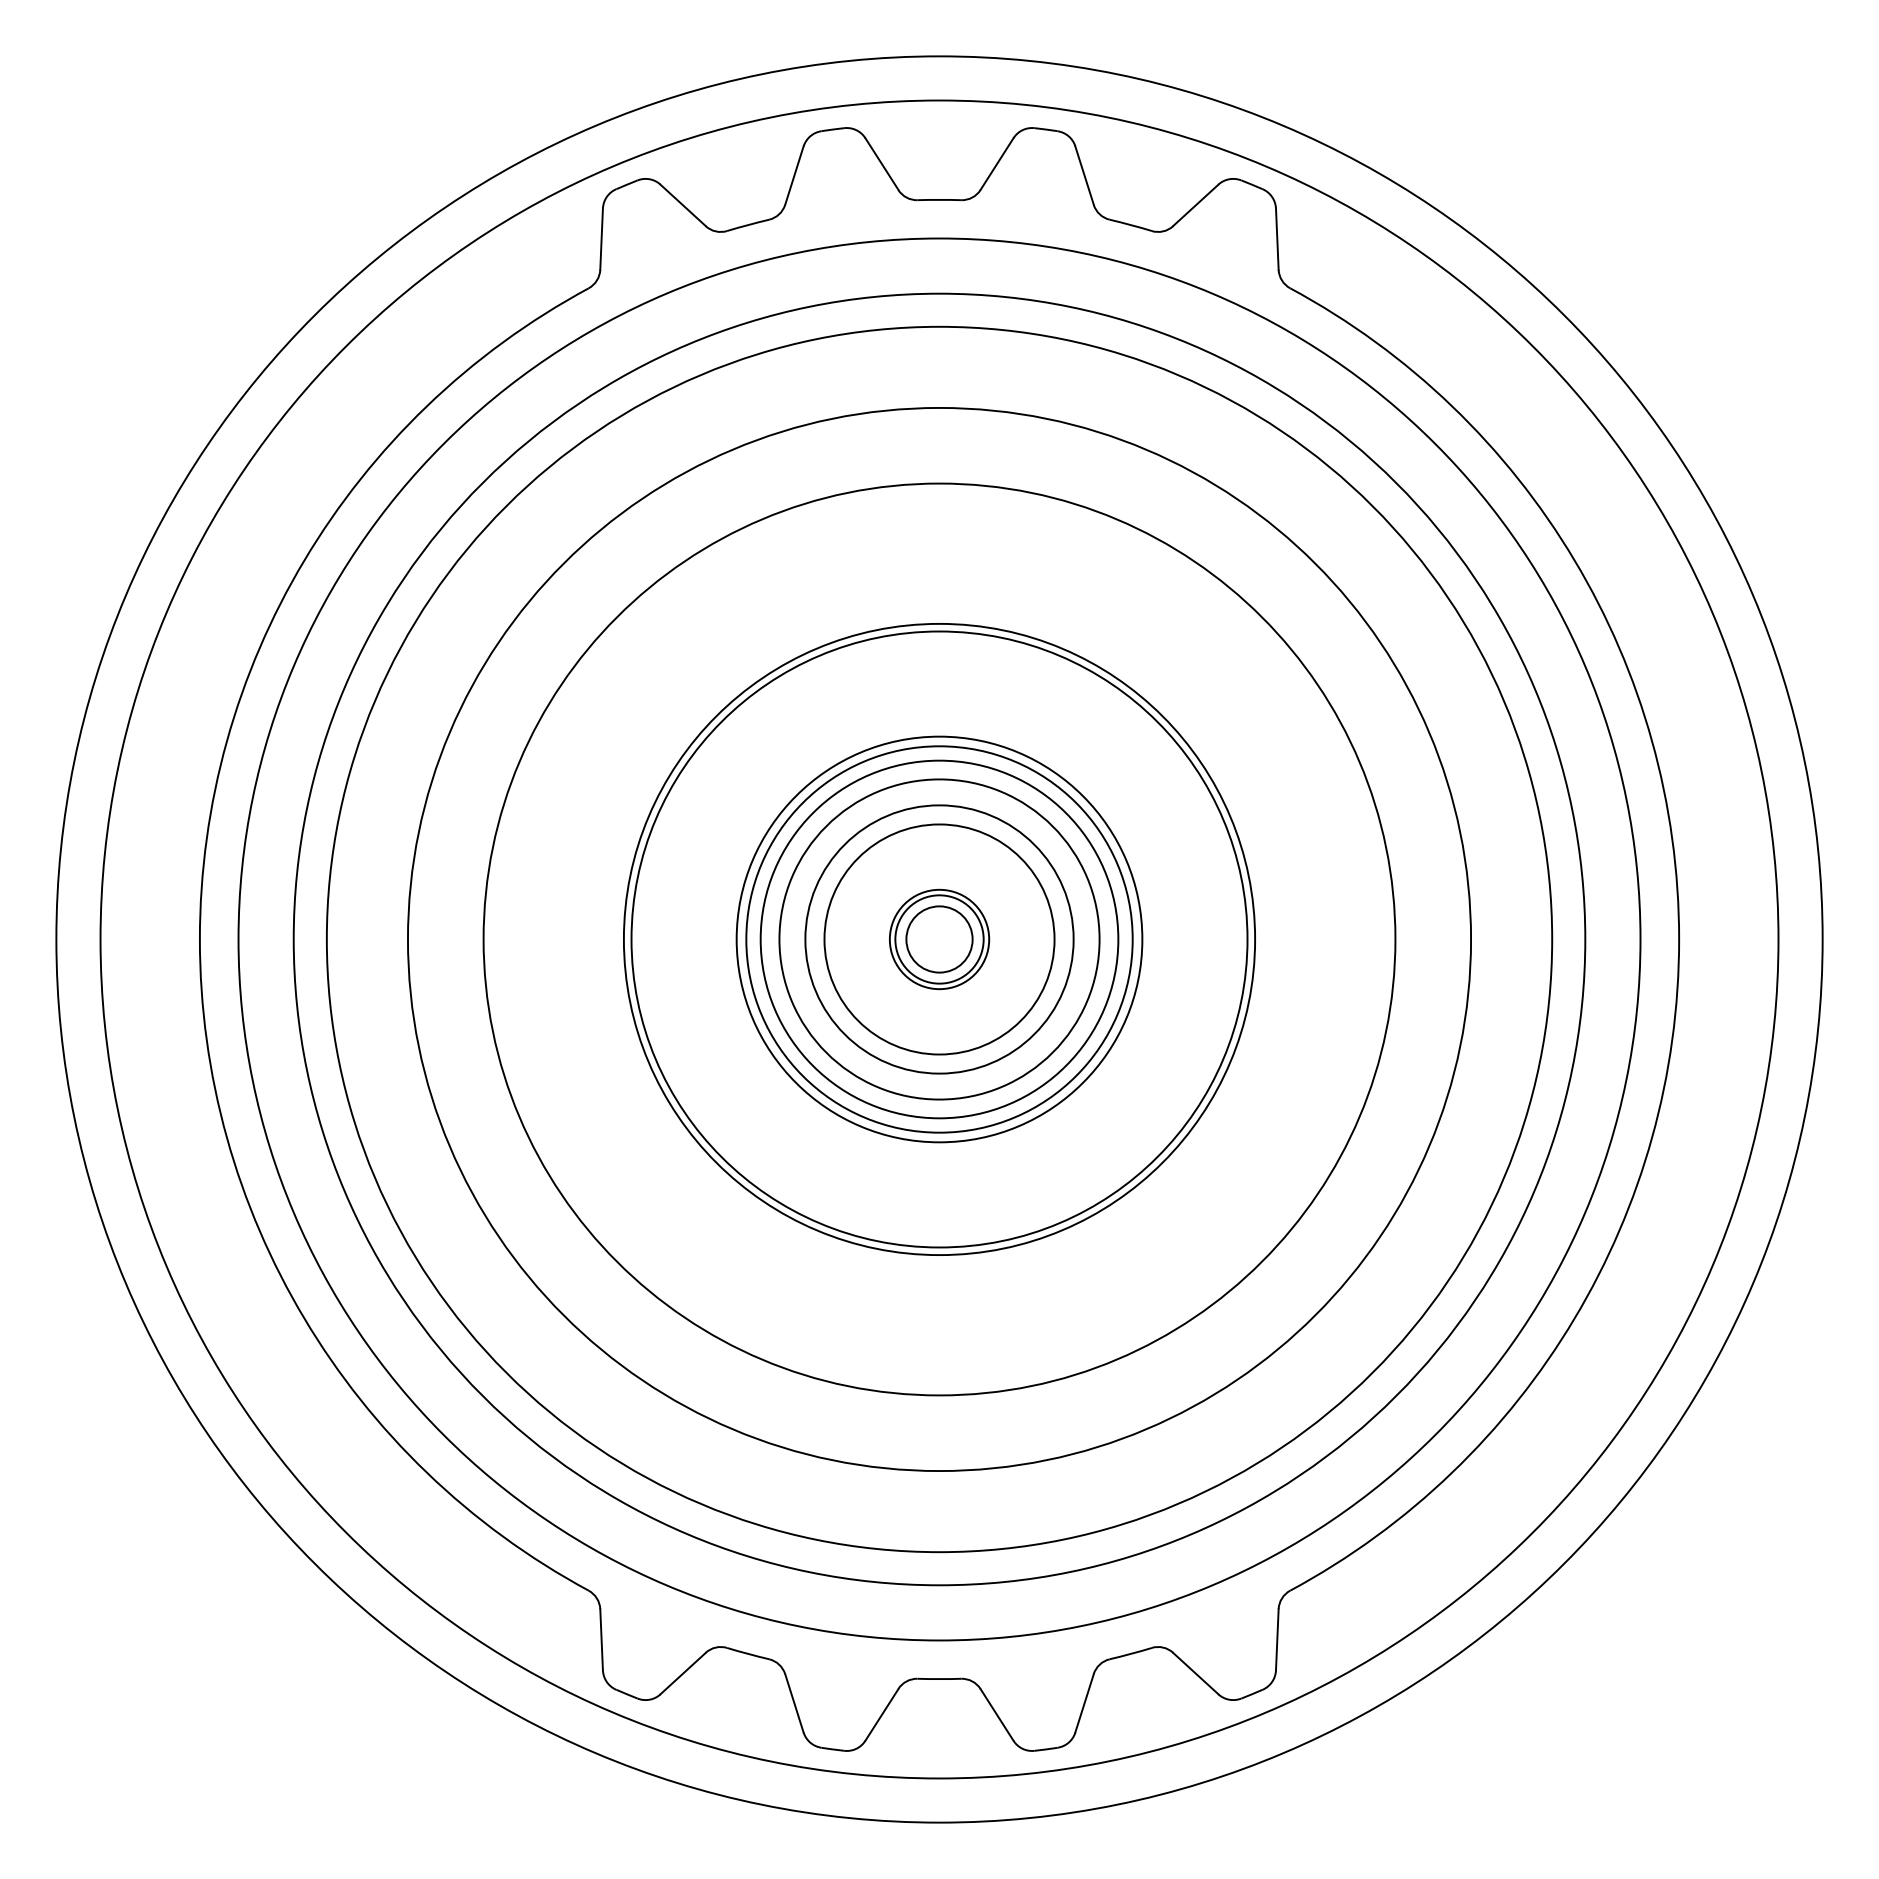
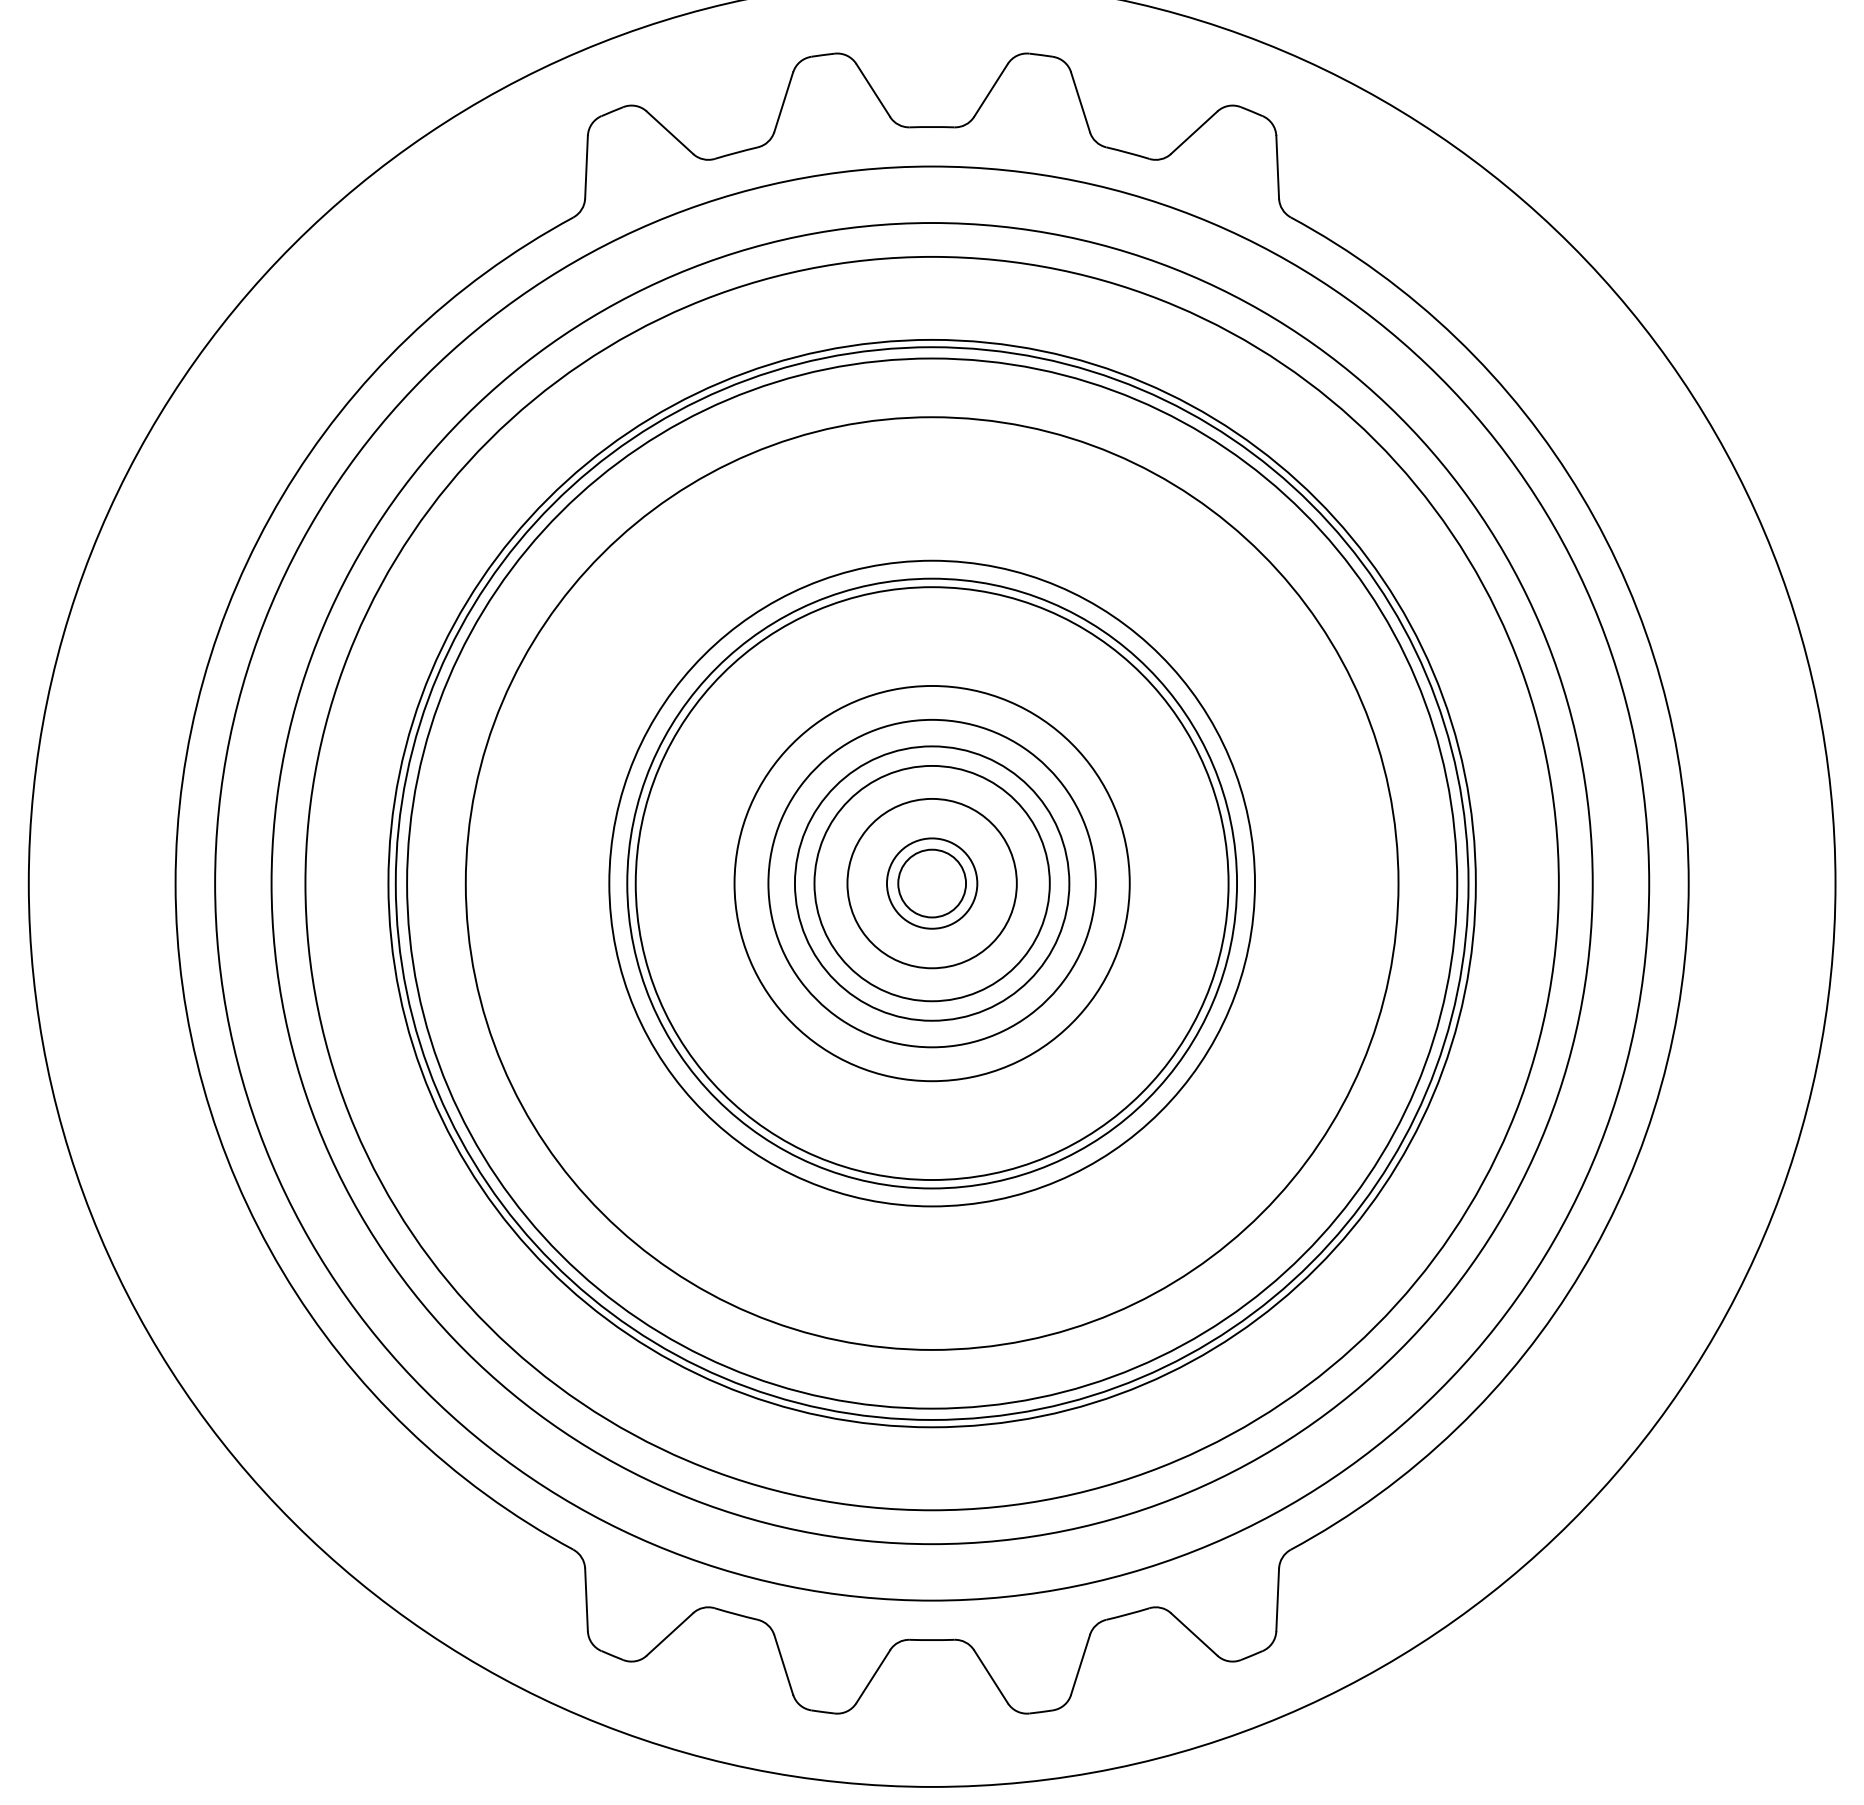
circle: (939, 939) -> (932, 883), size x0.62
circle: (939, 939) -> (932, 883), size x1.43
circle: (939, 939) -> (932, 883), size x1.67
circle: (939, 939) -> (932, 883), size x1.67
circle: (939, 939) -> (932, 883), size x1.67

